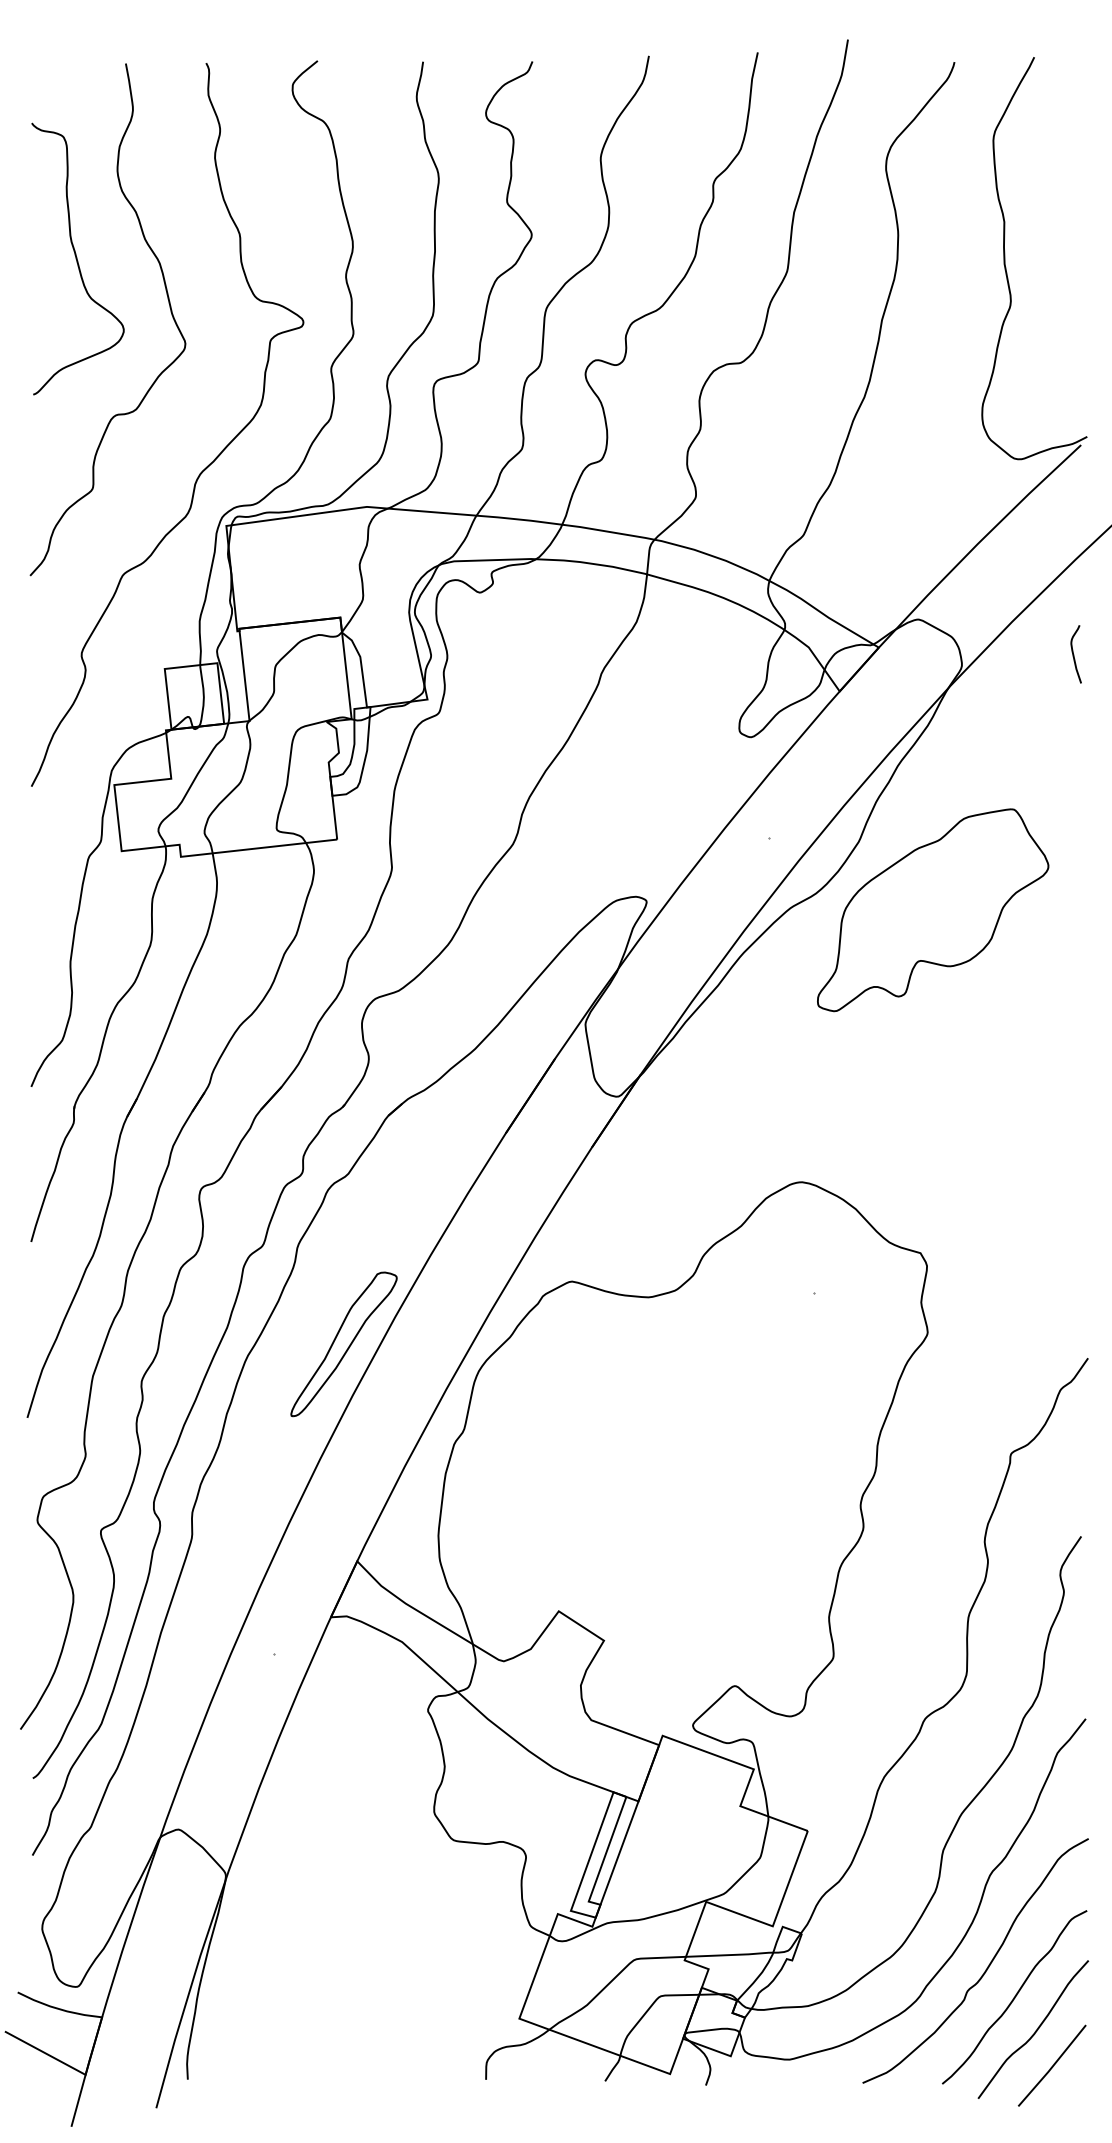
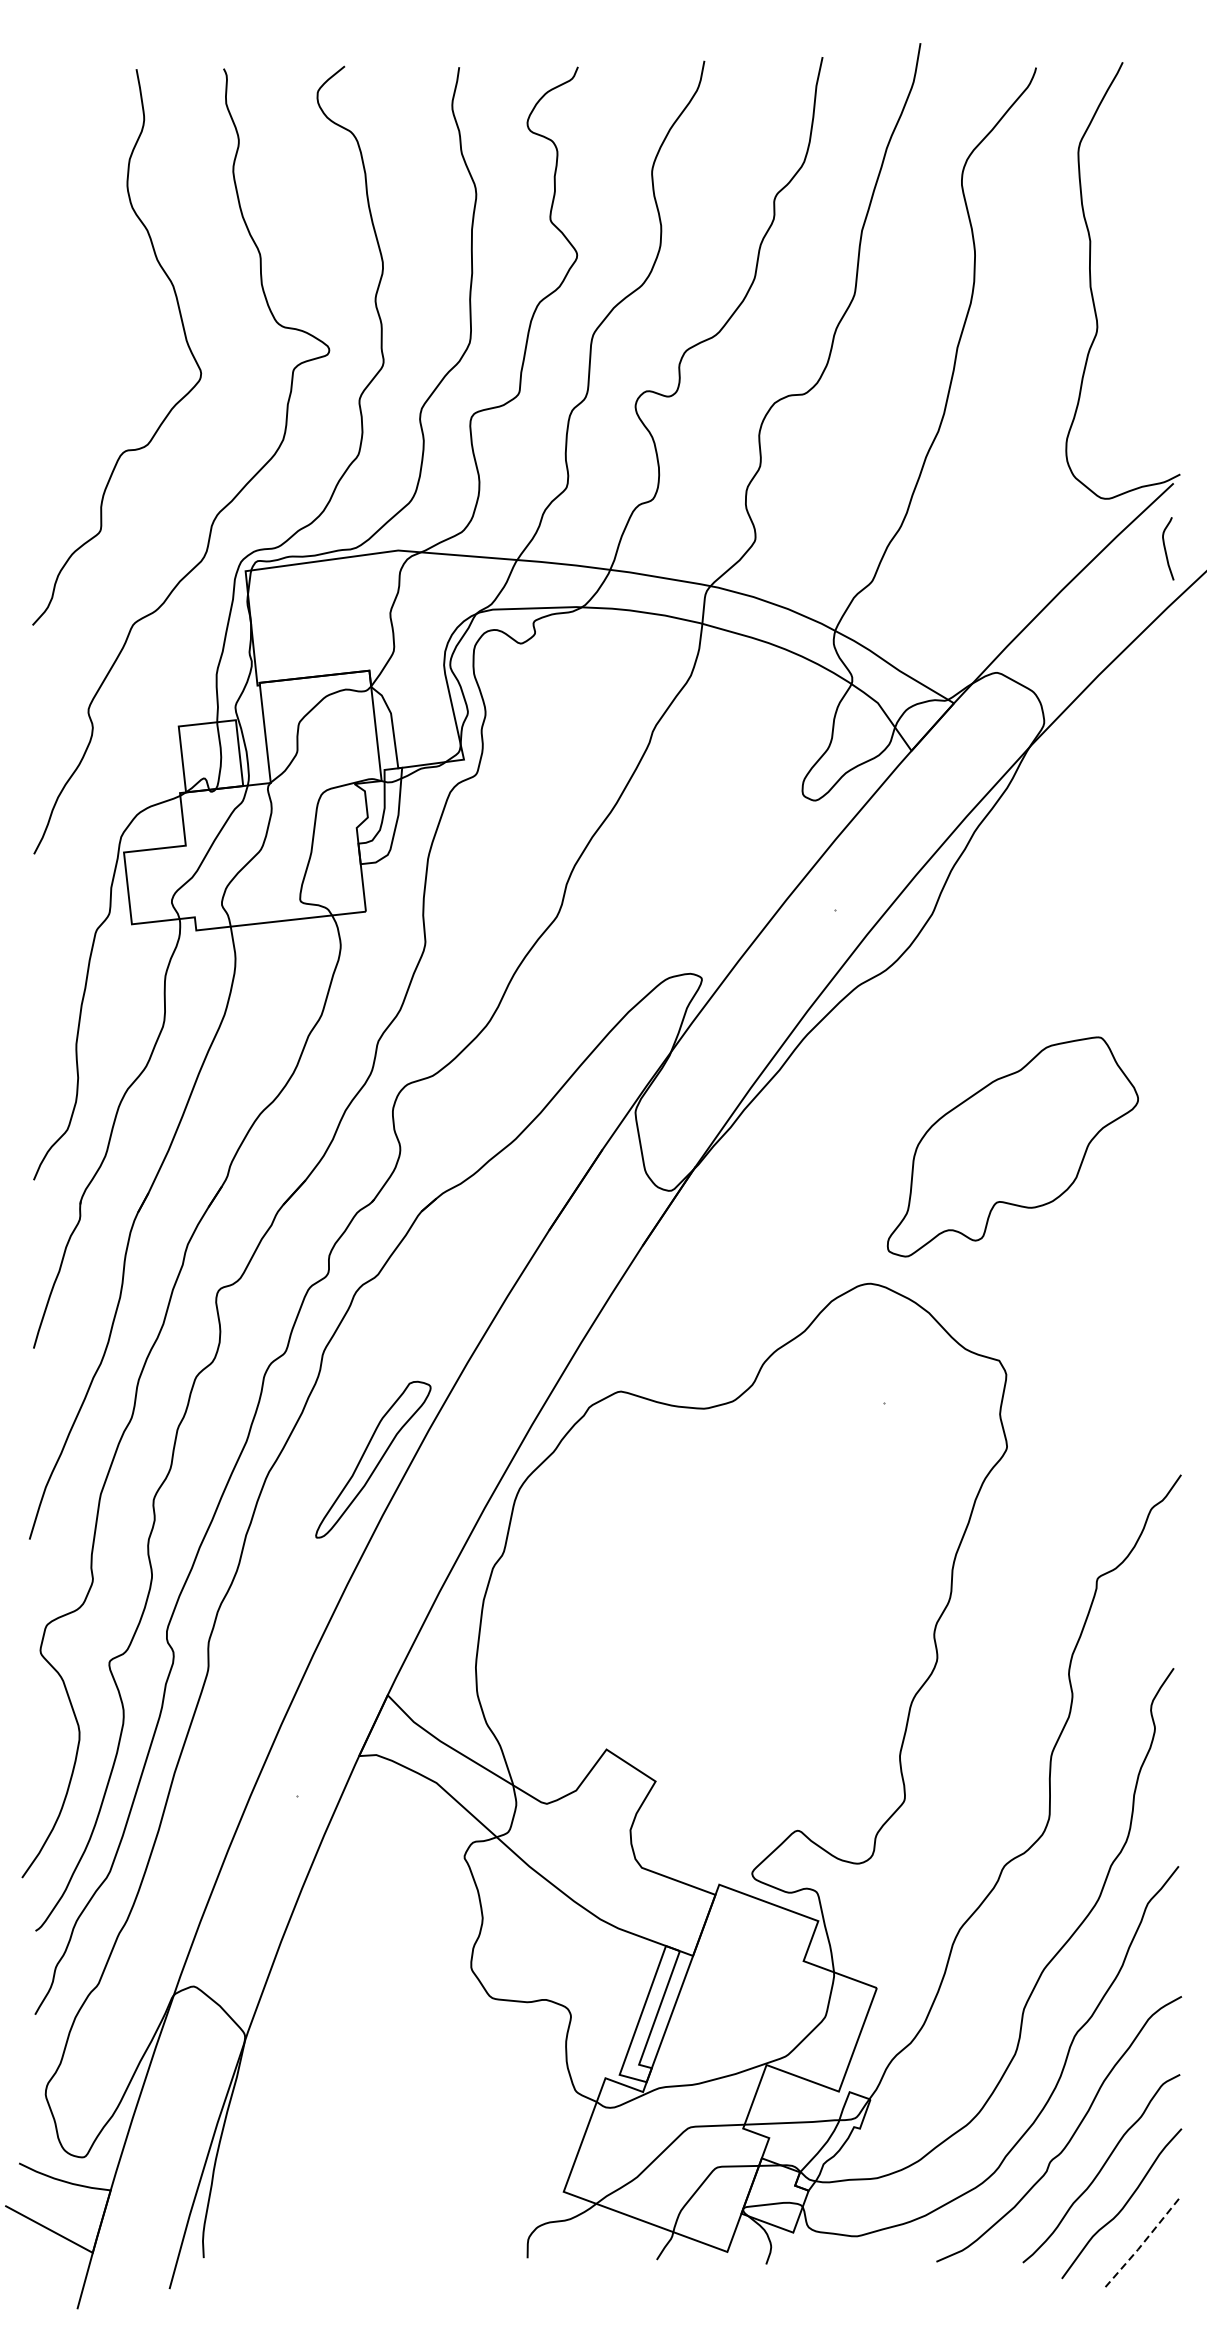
curve: (77, 258) -> (83, 280), removed
curve: (1074, 654) -> (1166, 548), moved
part: (933, 910) -> (1013, 1147), moved
line: (1052, 2067) -> (1142, 2244), solid -> dashed

